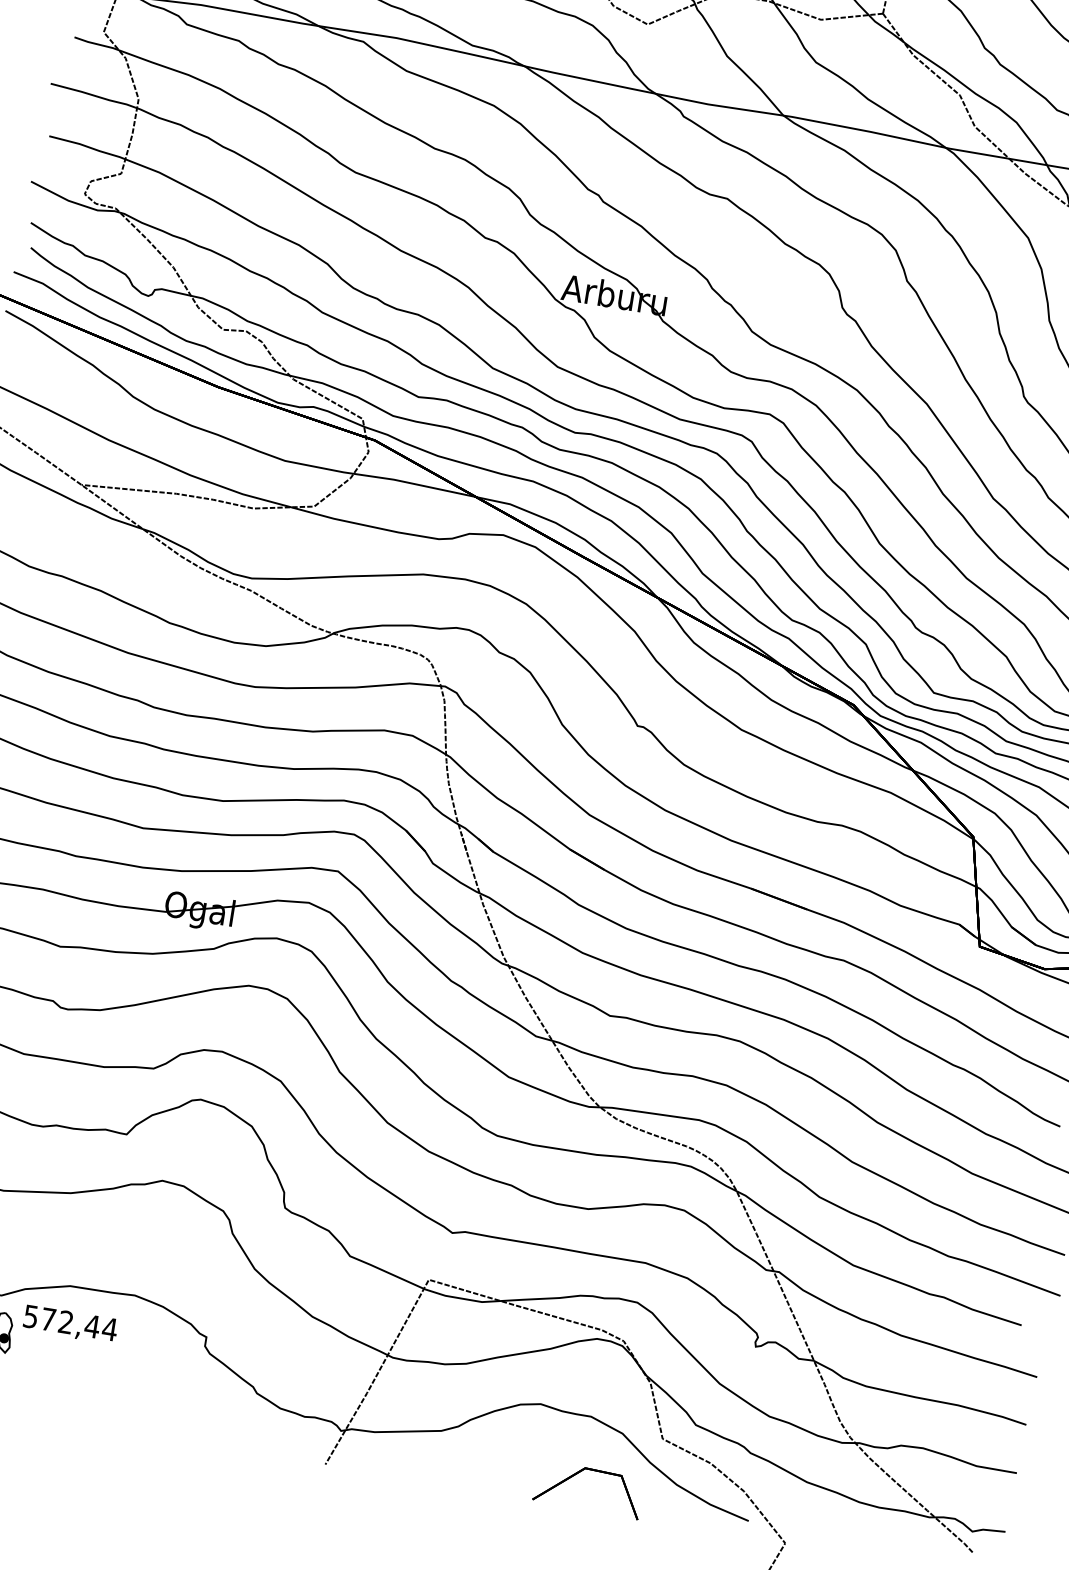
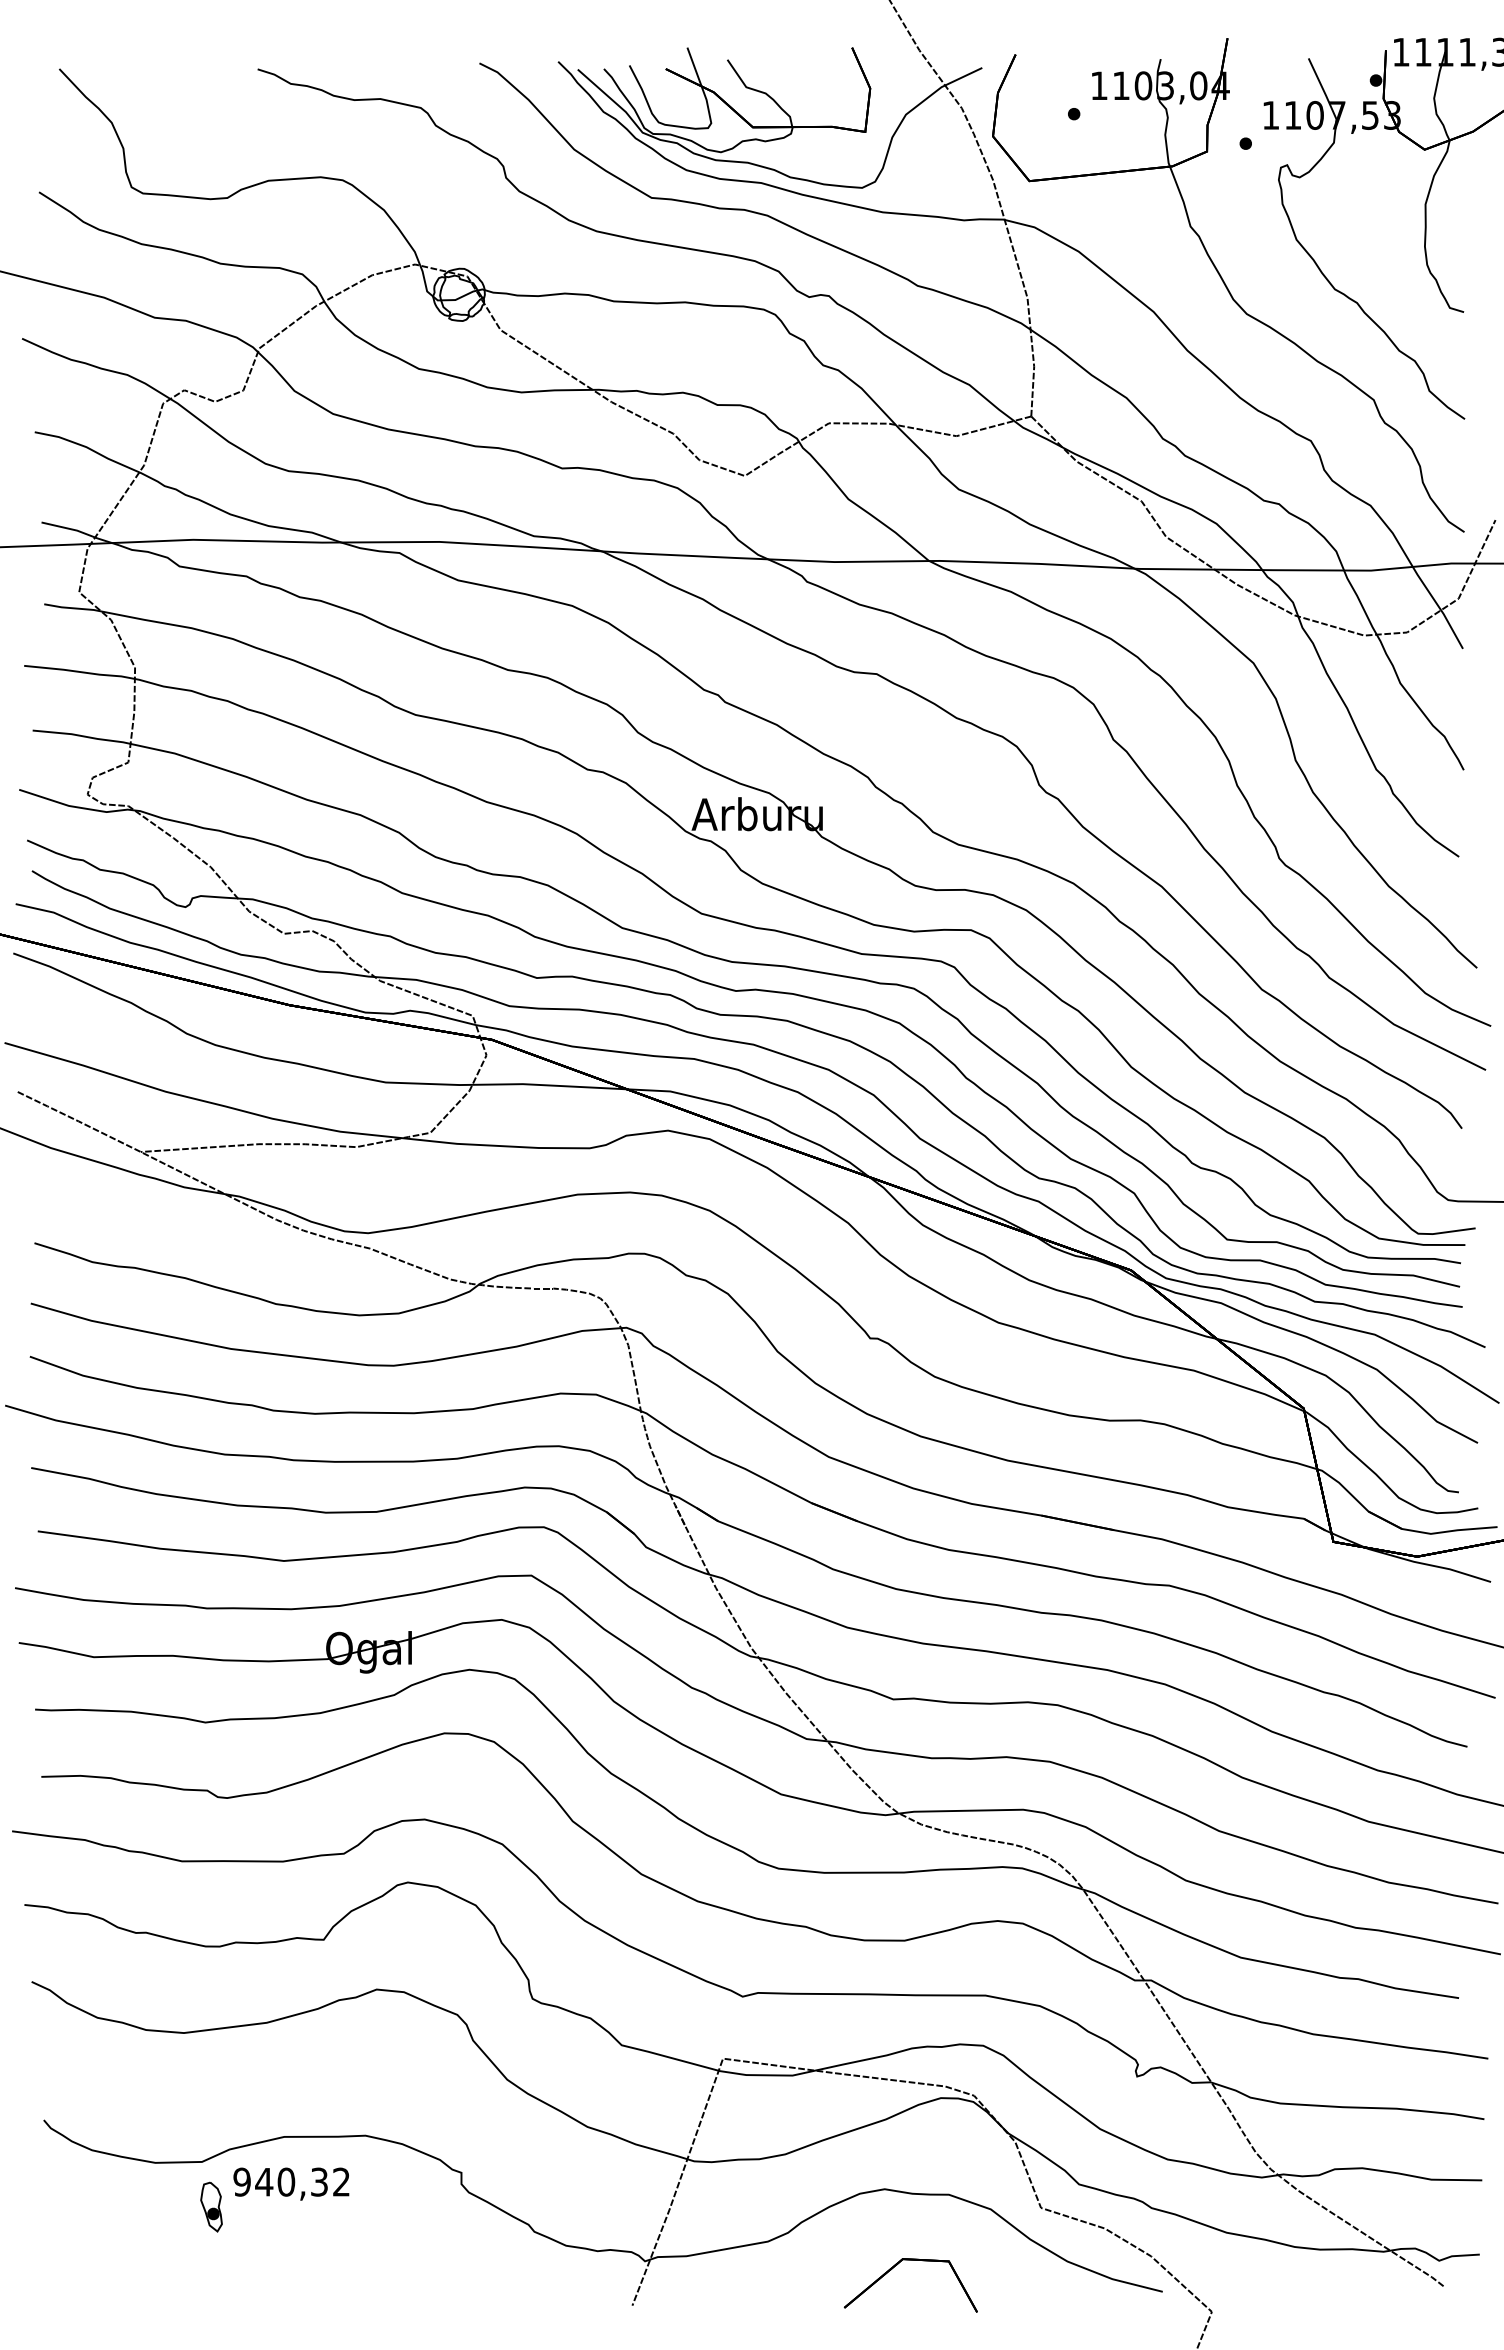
text: (70, 1322) -> (291, 2181), 572,44 -> 940,32
part: (580, 1472) -> (897, 2265), moved

